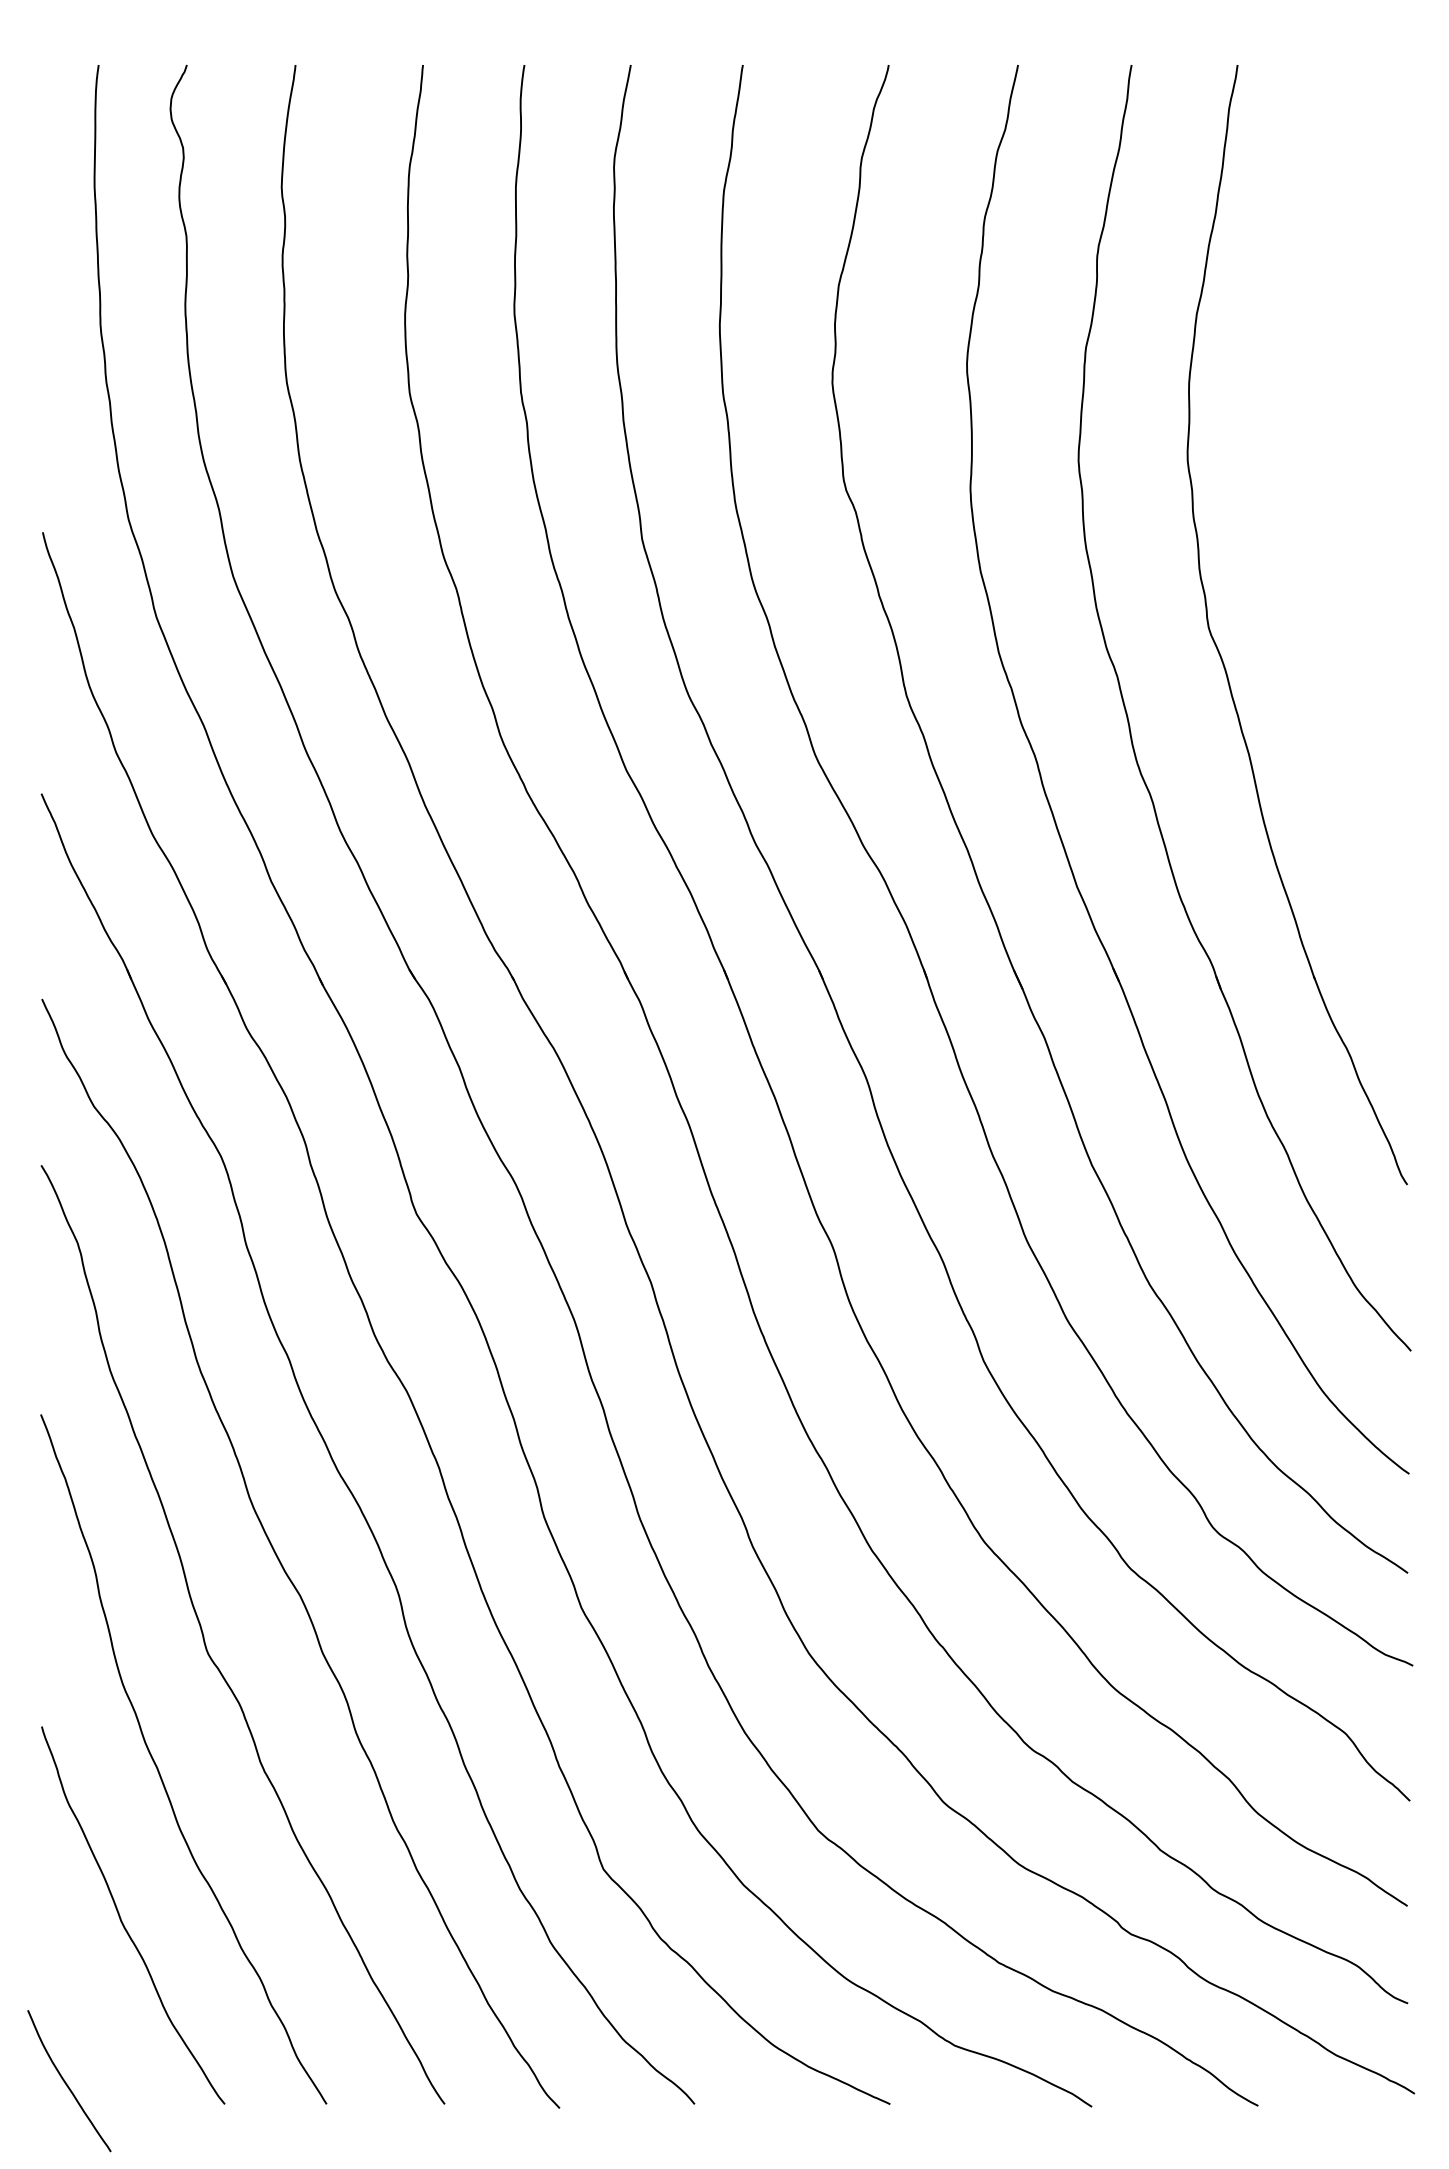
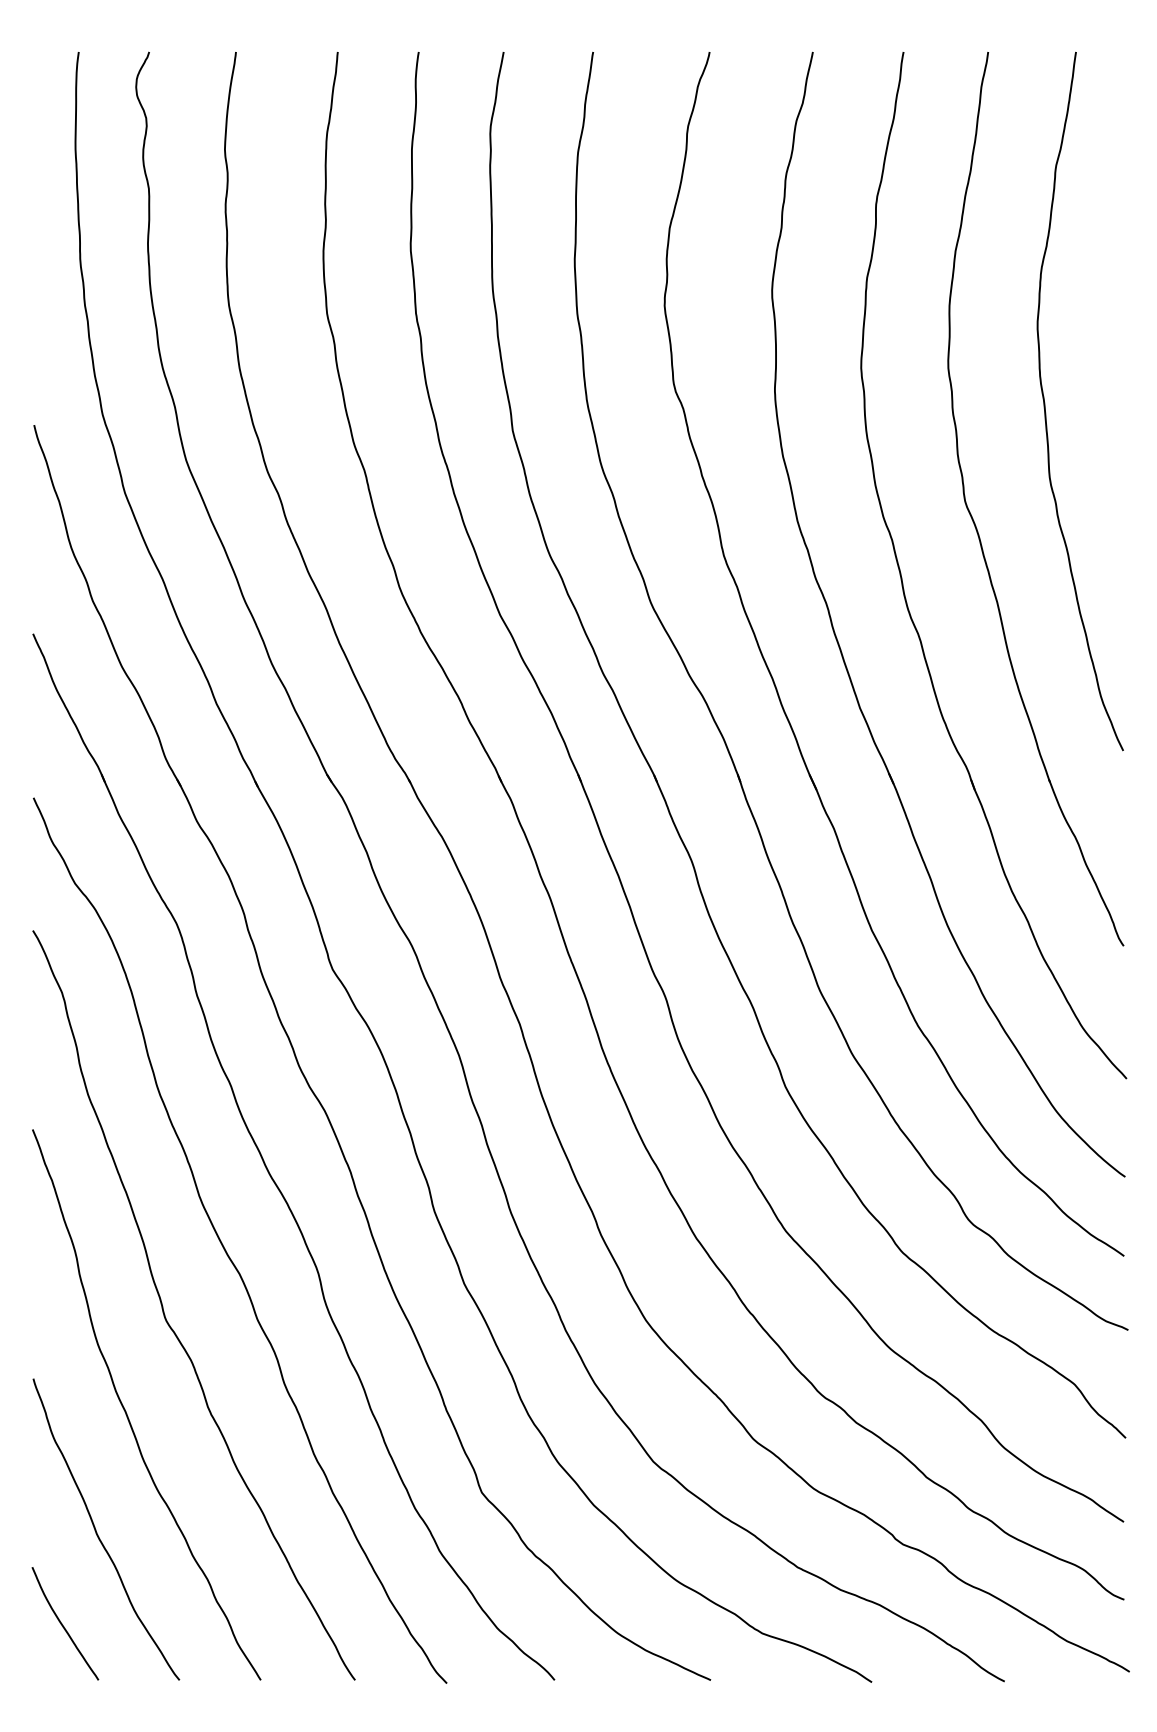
curve: (1309, 504) -> (1045, 402), added
curve: (66, 2083) -> (63, 1625), moved

